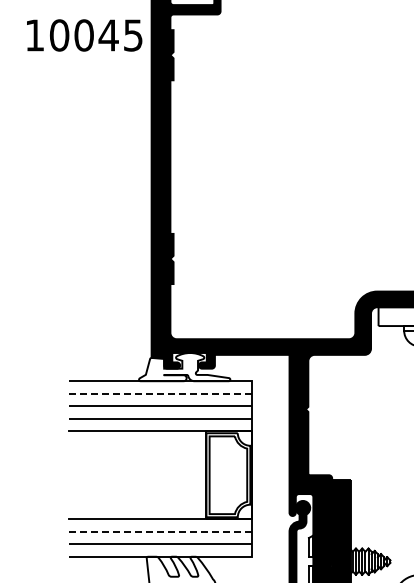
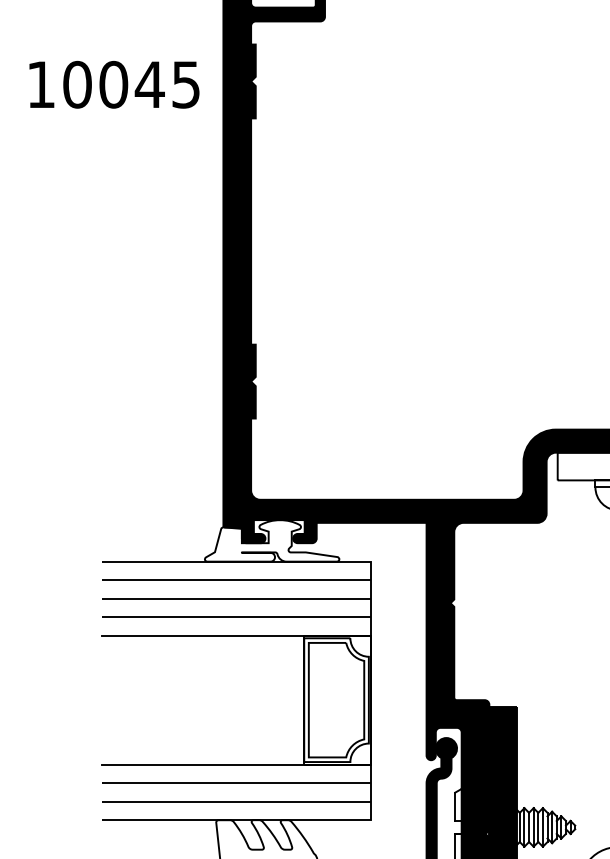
text: (84, 35) -> (114, 84), moved
line: (161, 393) -> (237, 579), dashed -> solid
line: (160, 531) -> (236, 783), dashed -> solid

